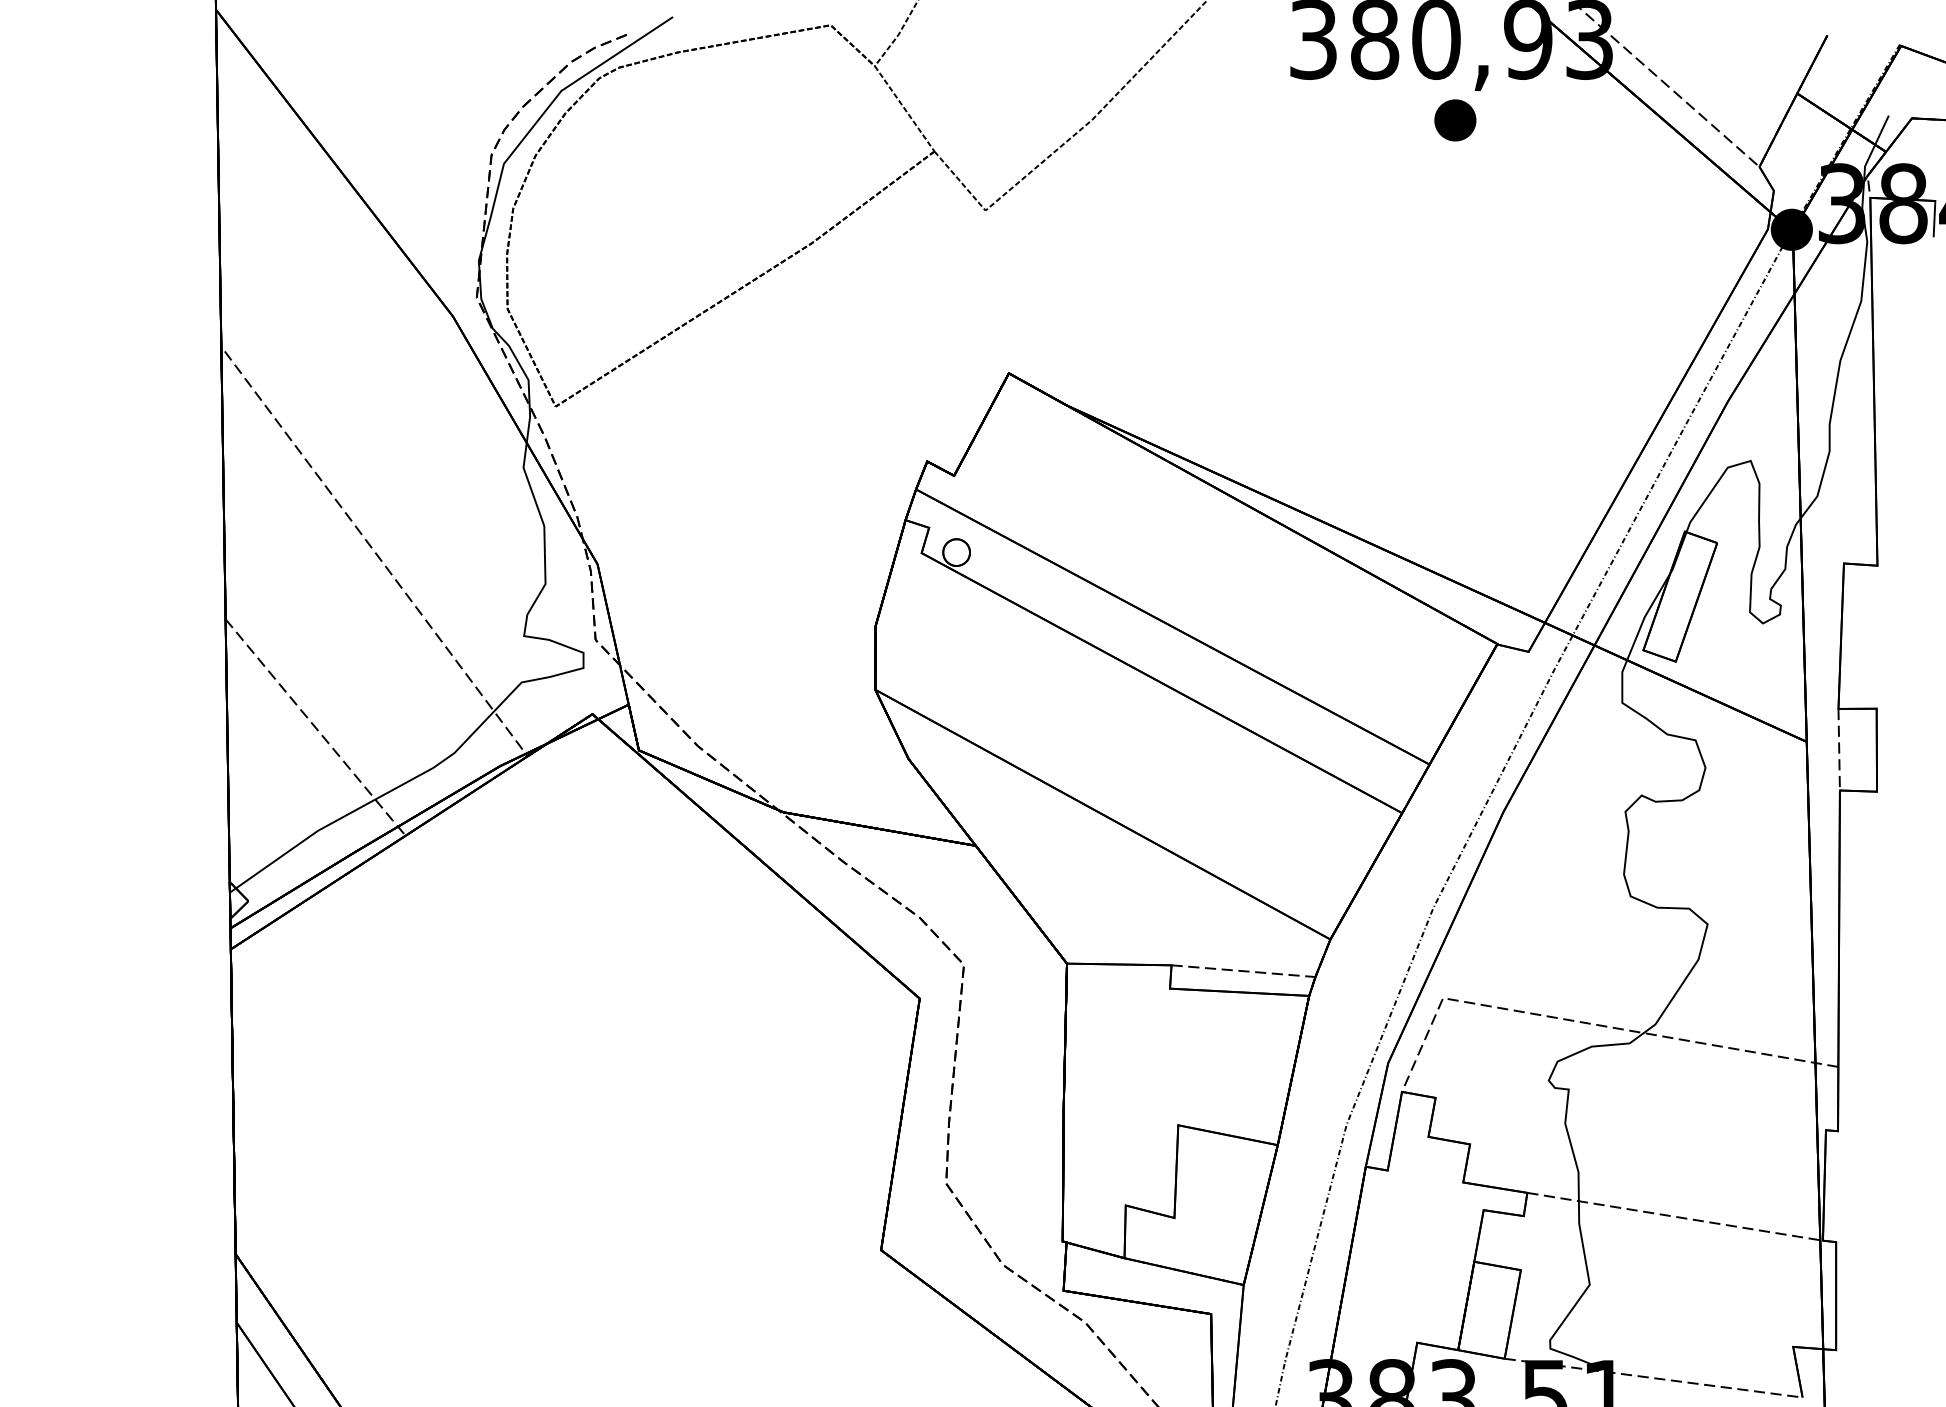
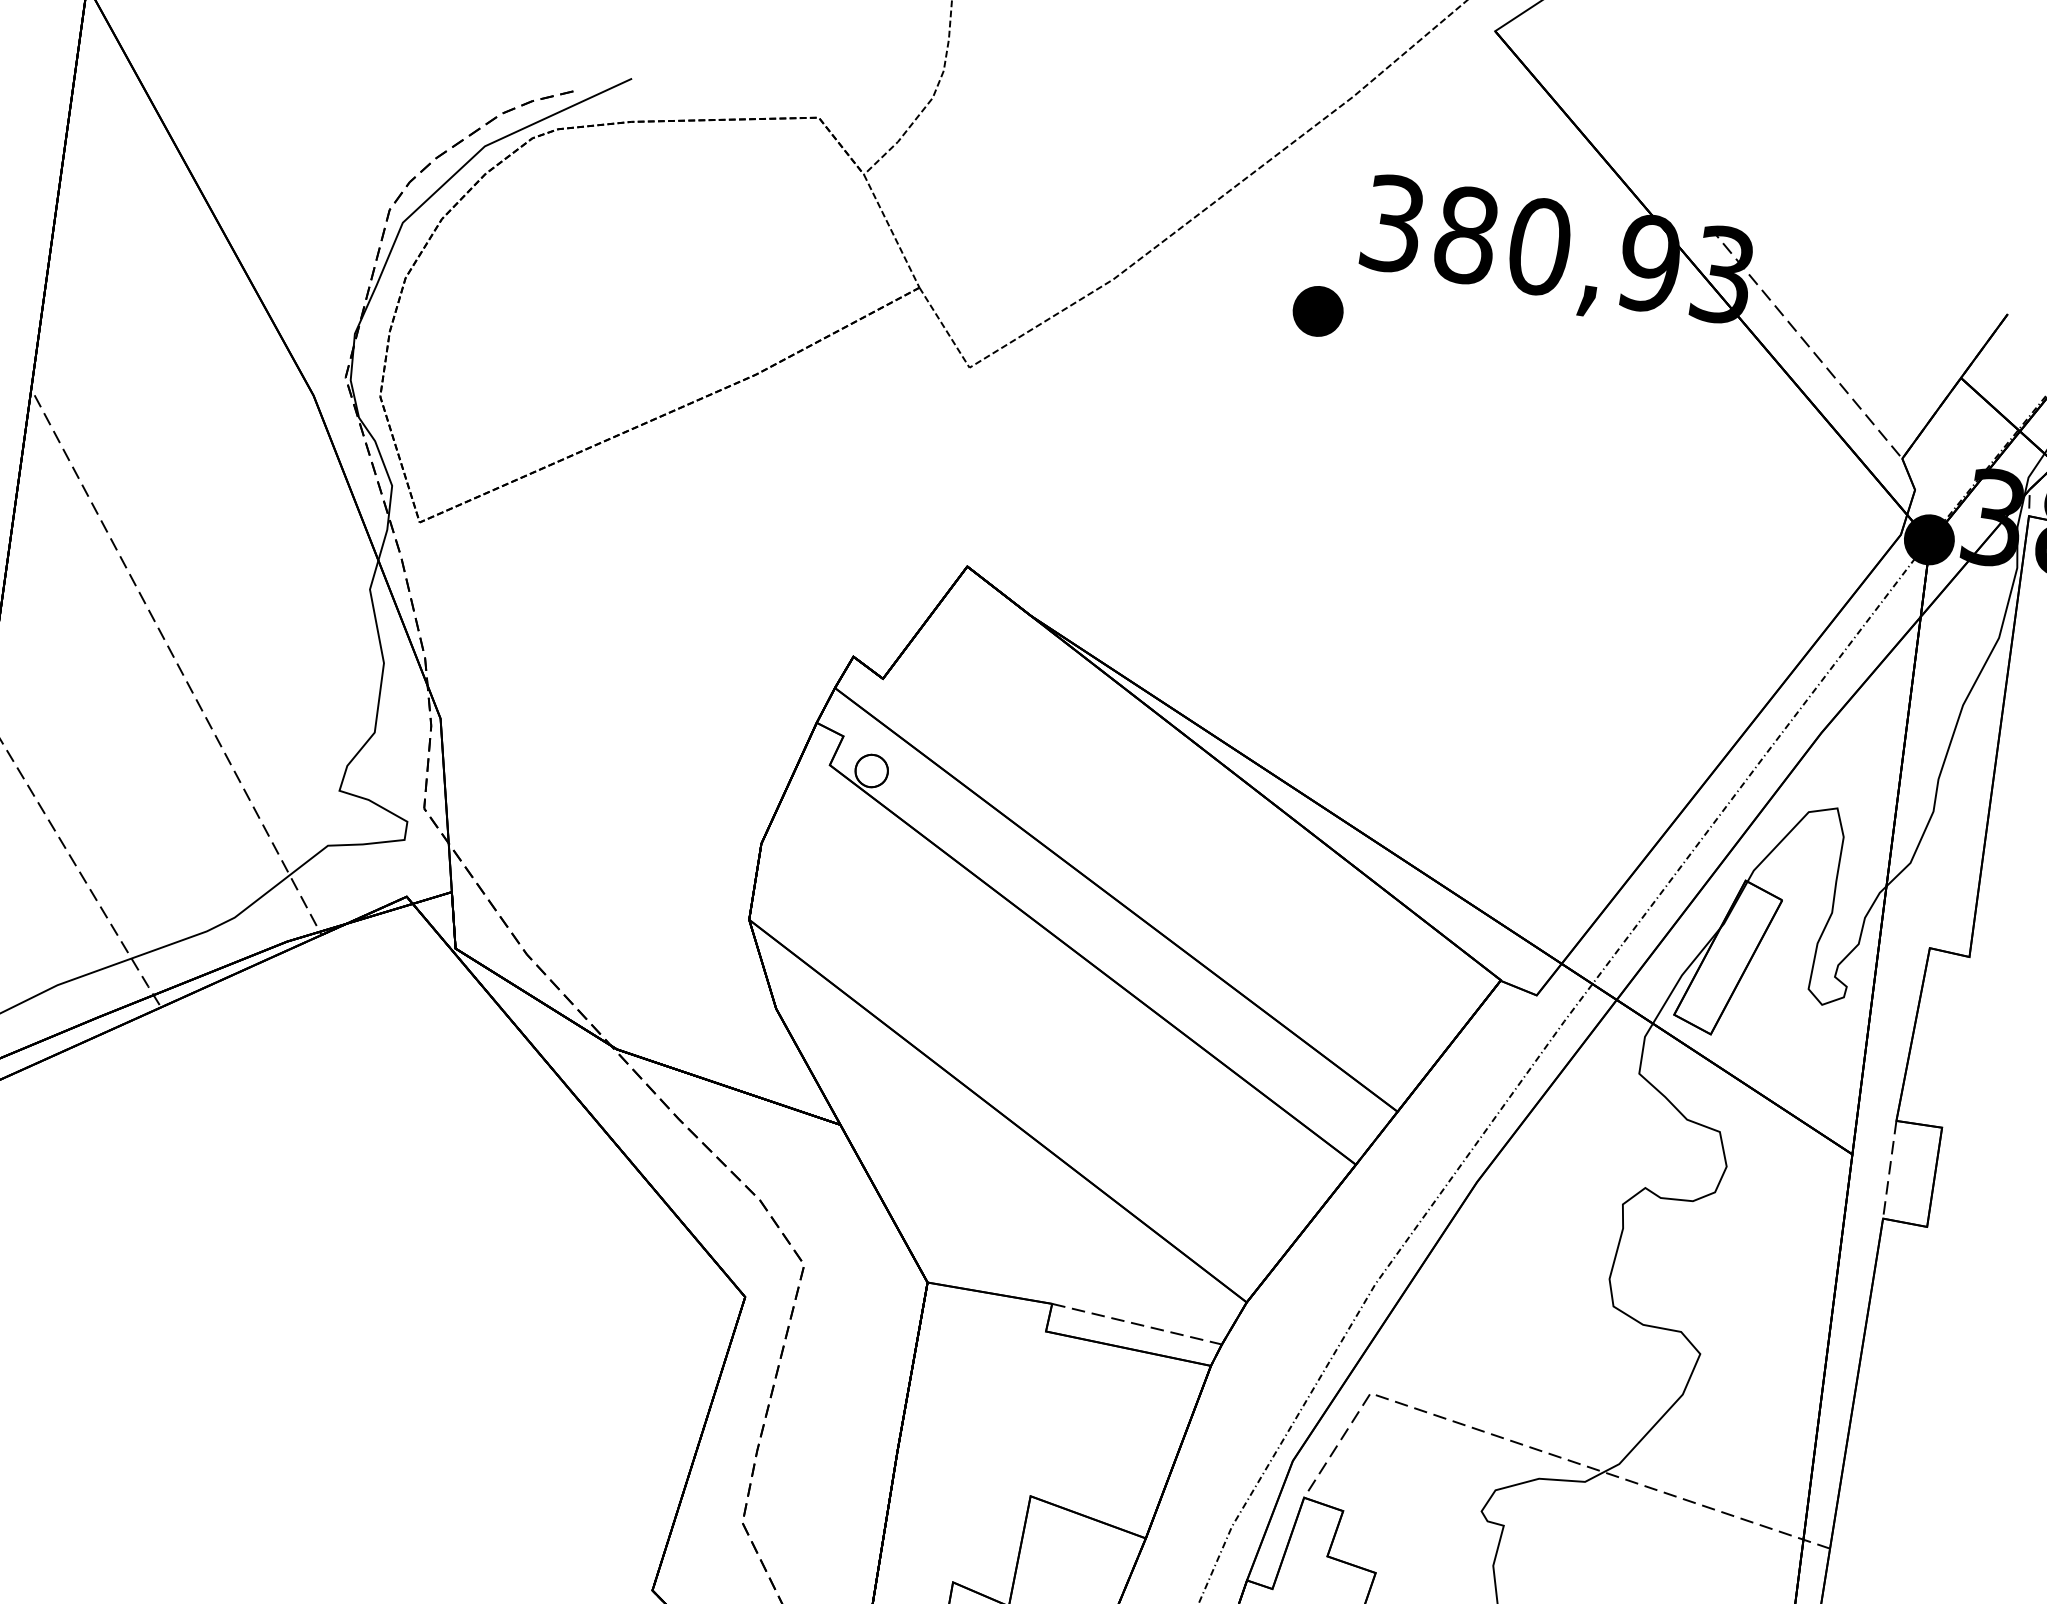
part: (1455, 120) -> (1318, 311), moved

